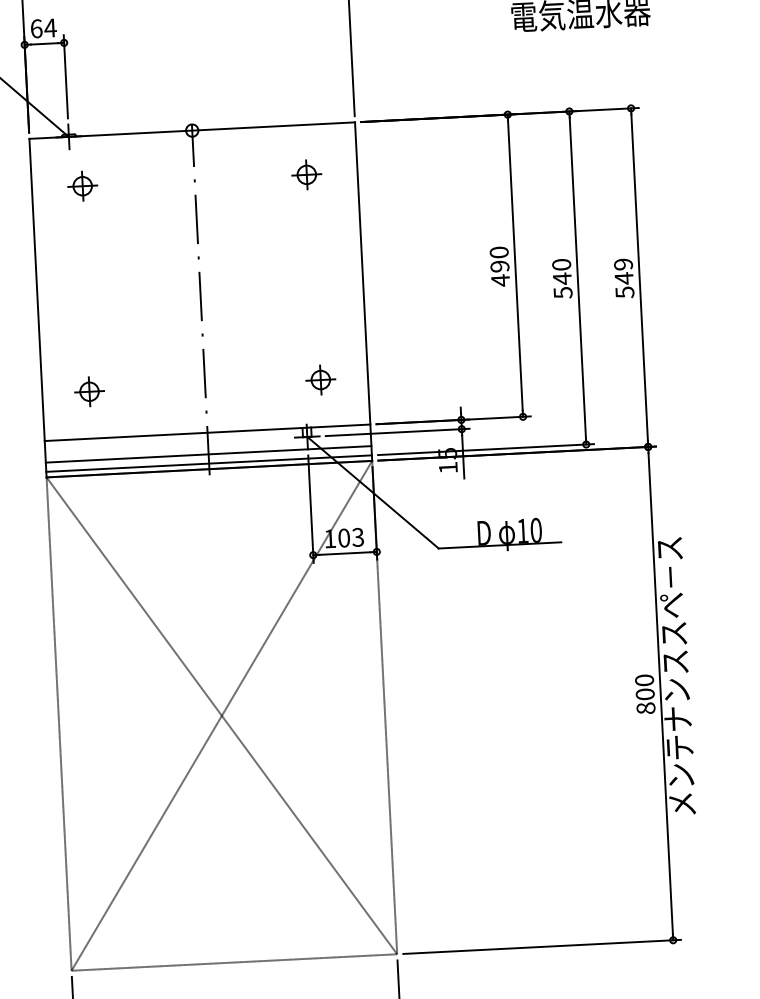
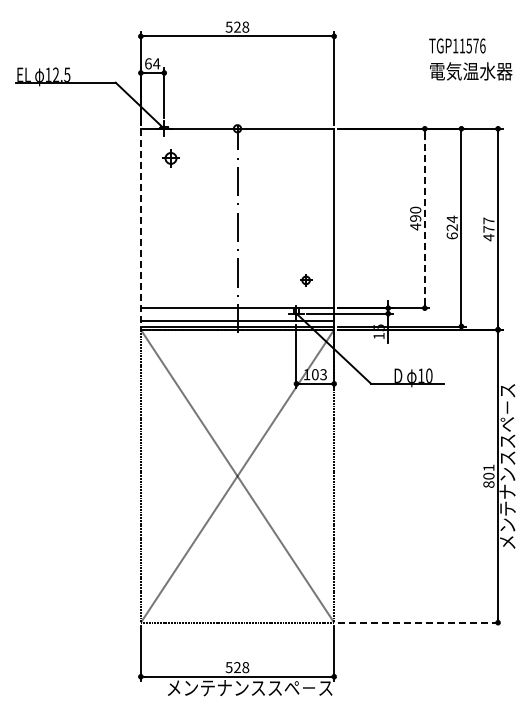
part: (305, 175) -> (303, 158), removed
line: (514, 265) -> (424, 218), solid -> dashed
text: (561, 278) -> (451, 227), 540 -> 624
text: (623, 278) -> (488, 229), 549 -> 477
line: (37, 308) -> (140, 229), solid -> dashed
part: (319, 380) -> (305, 280), size x0.7
part: (88, 392) -> (168, 280), removed
text: (643, 679) -> (488, 467), 800 -> 801
line: (542, 946) -> (420, 622), solid -> dashed

